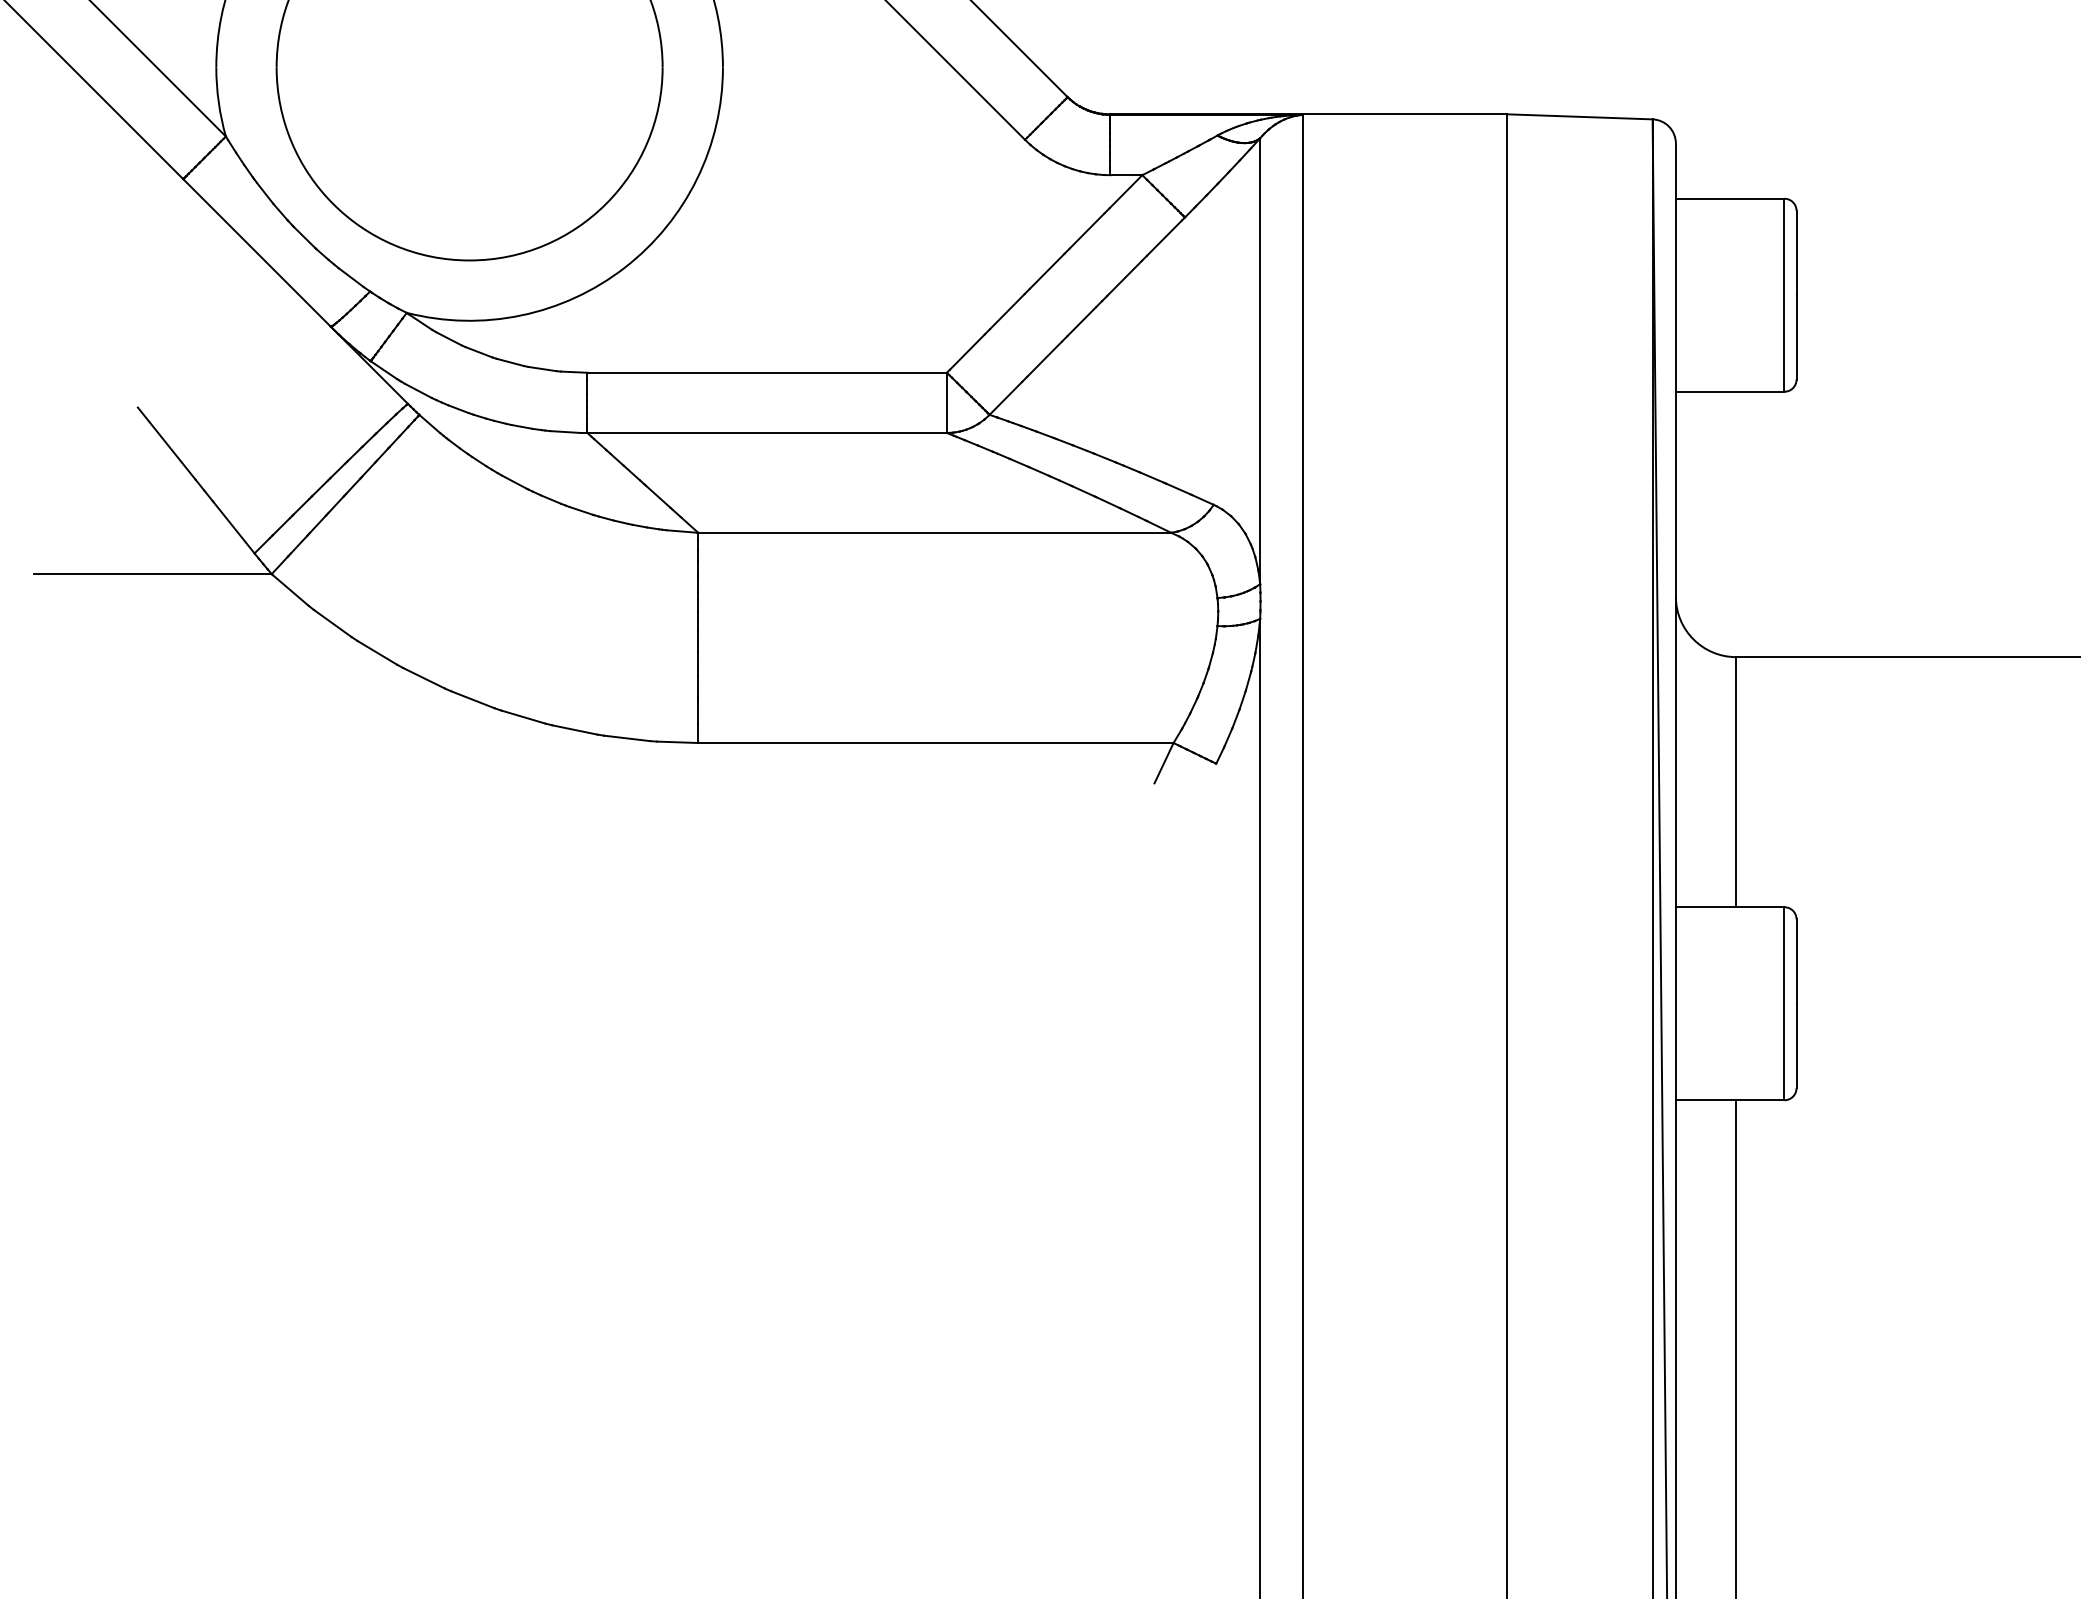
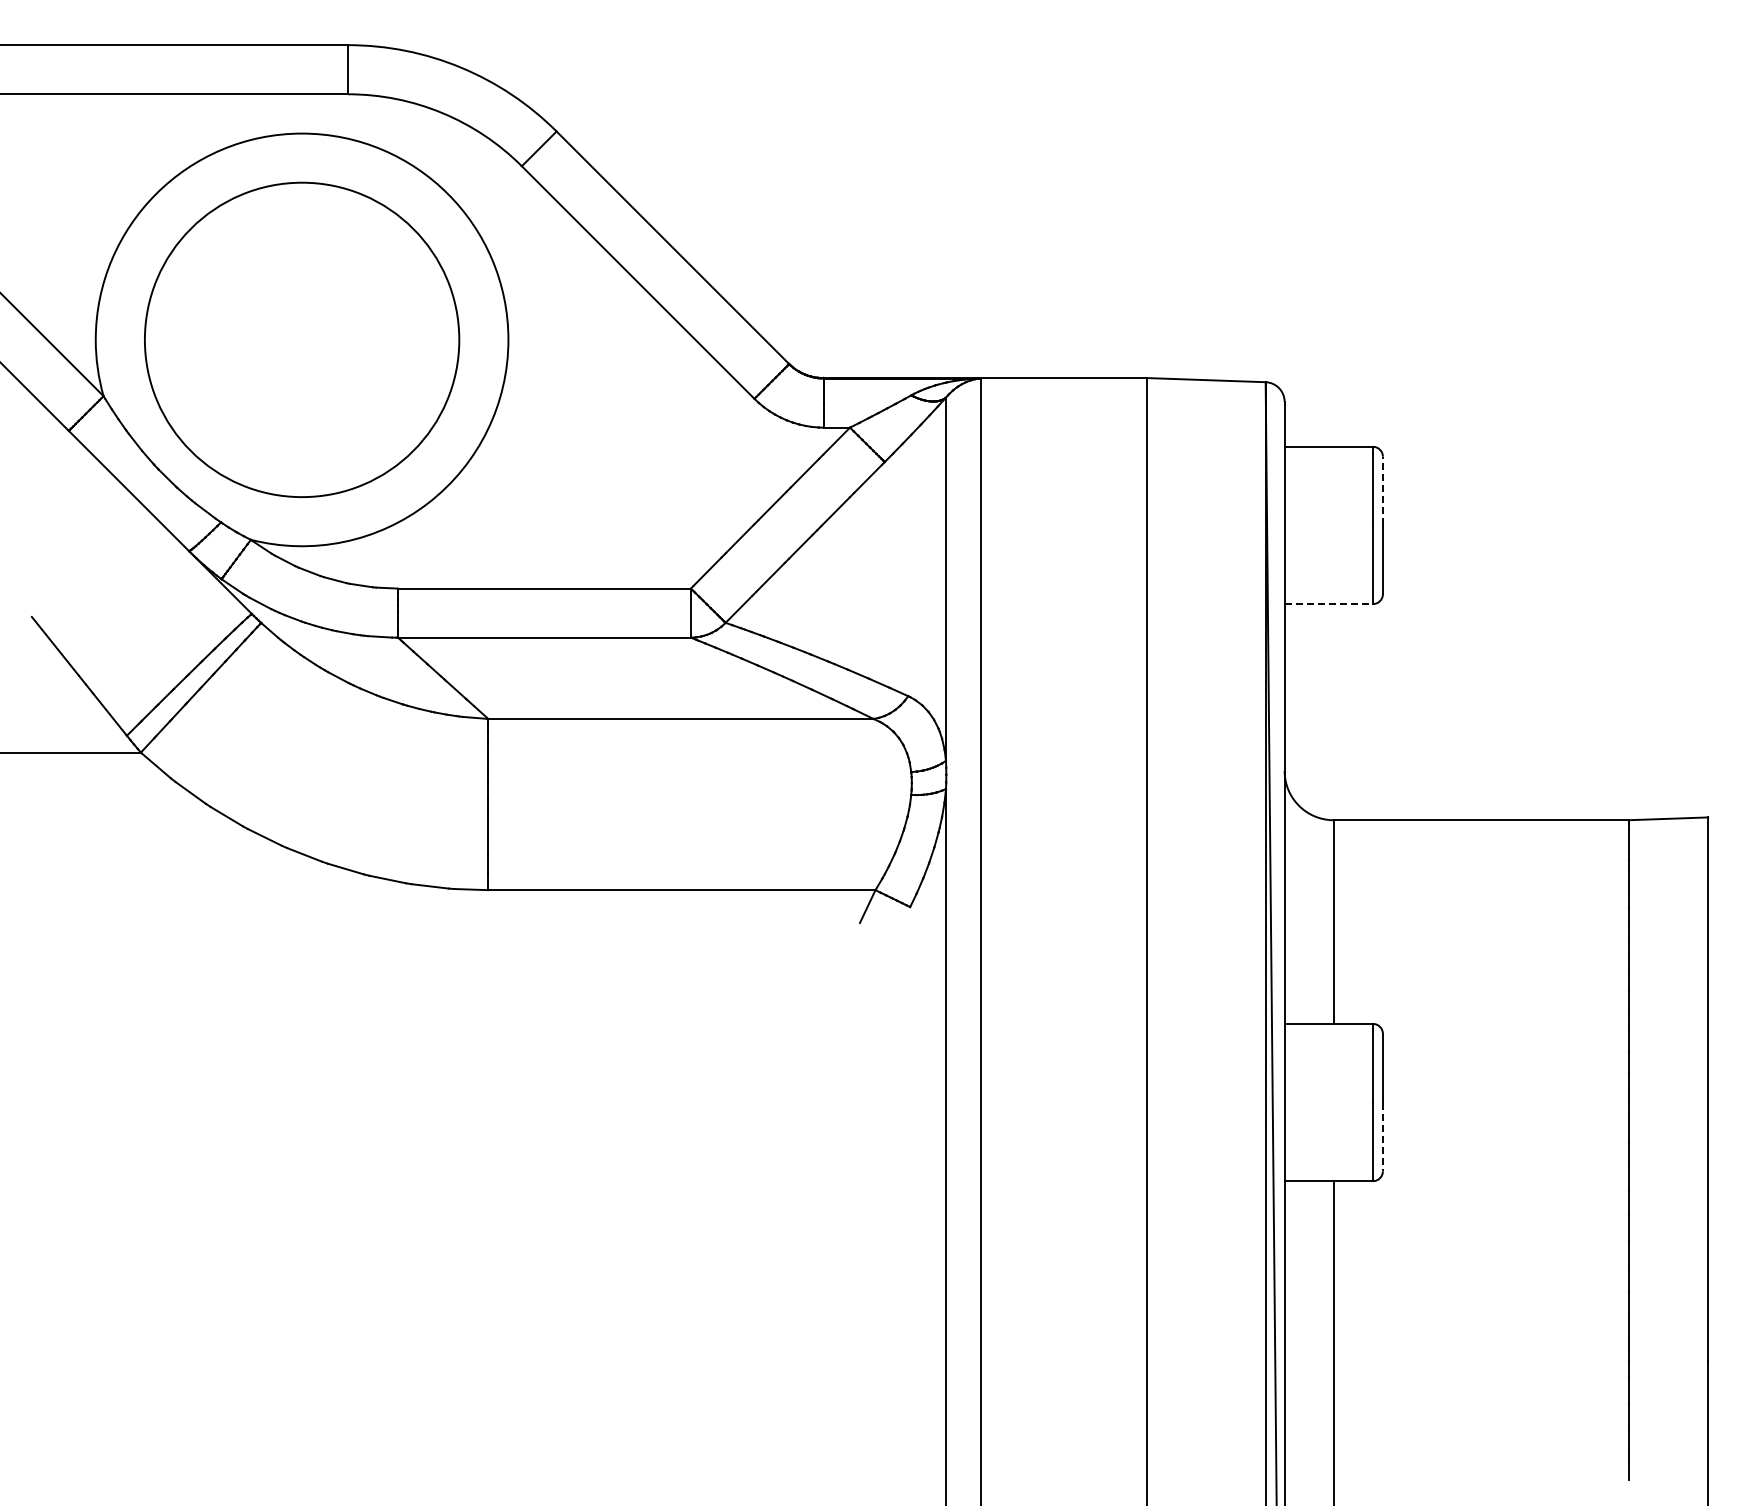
line: (1796, 252) -> (1382, 490), solid -> dashed
line: (1730, 392) -> (1329, 604), solid -> dashed
line: (1796, 1046) -> (1382, 1137), solid -> dashed

